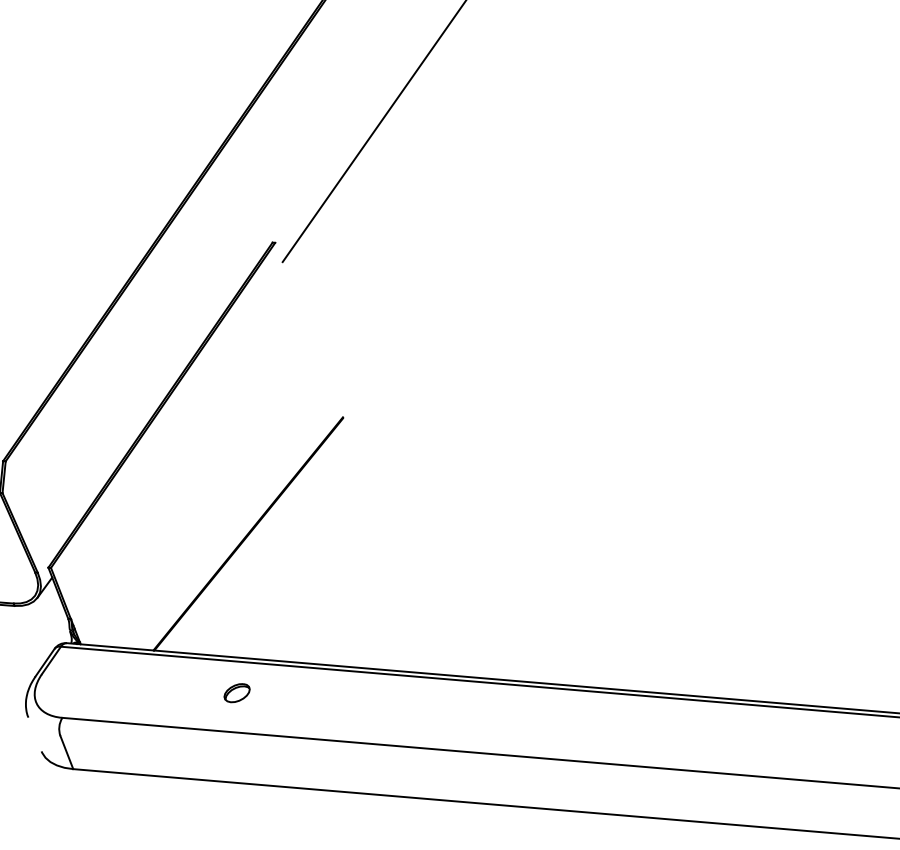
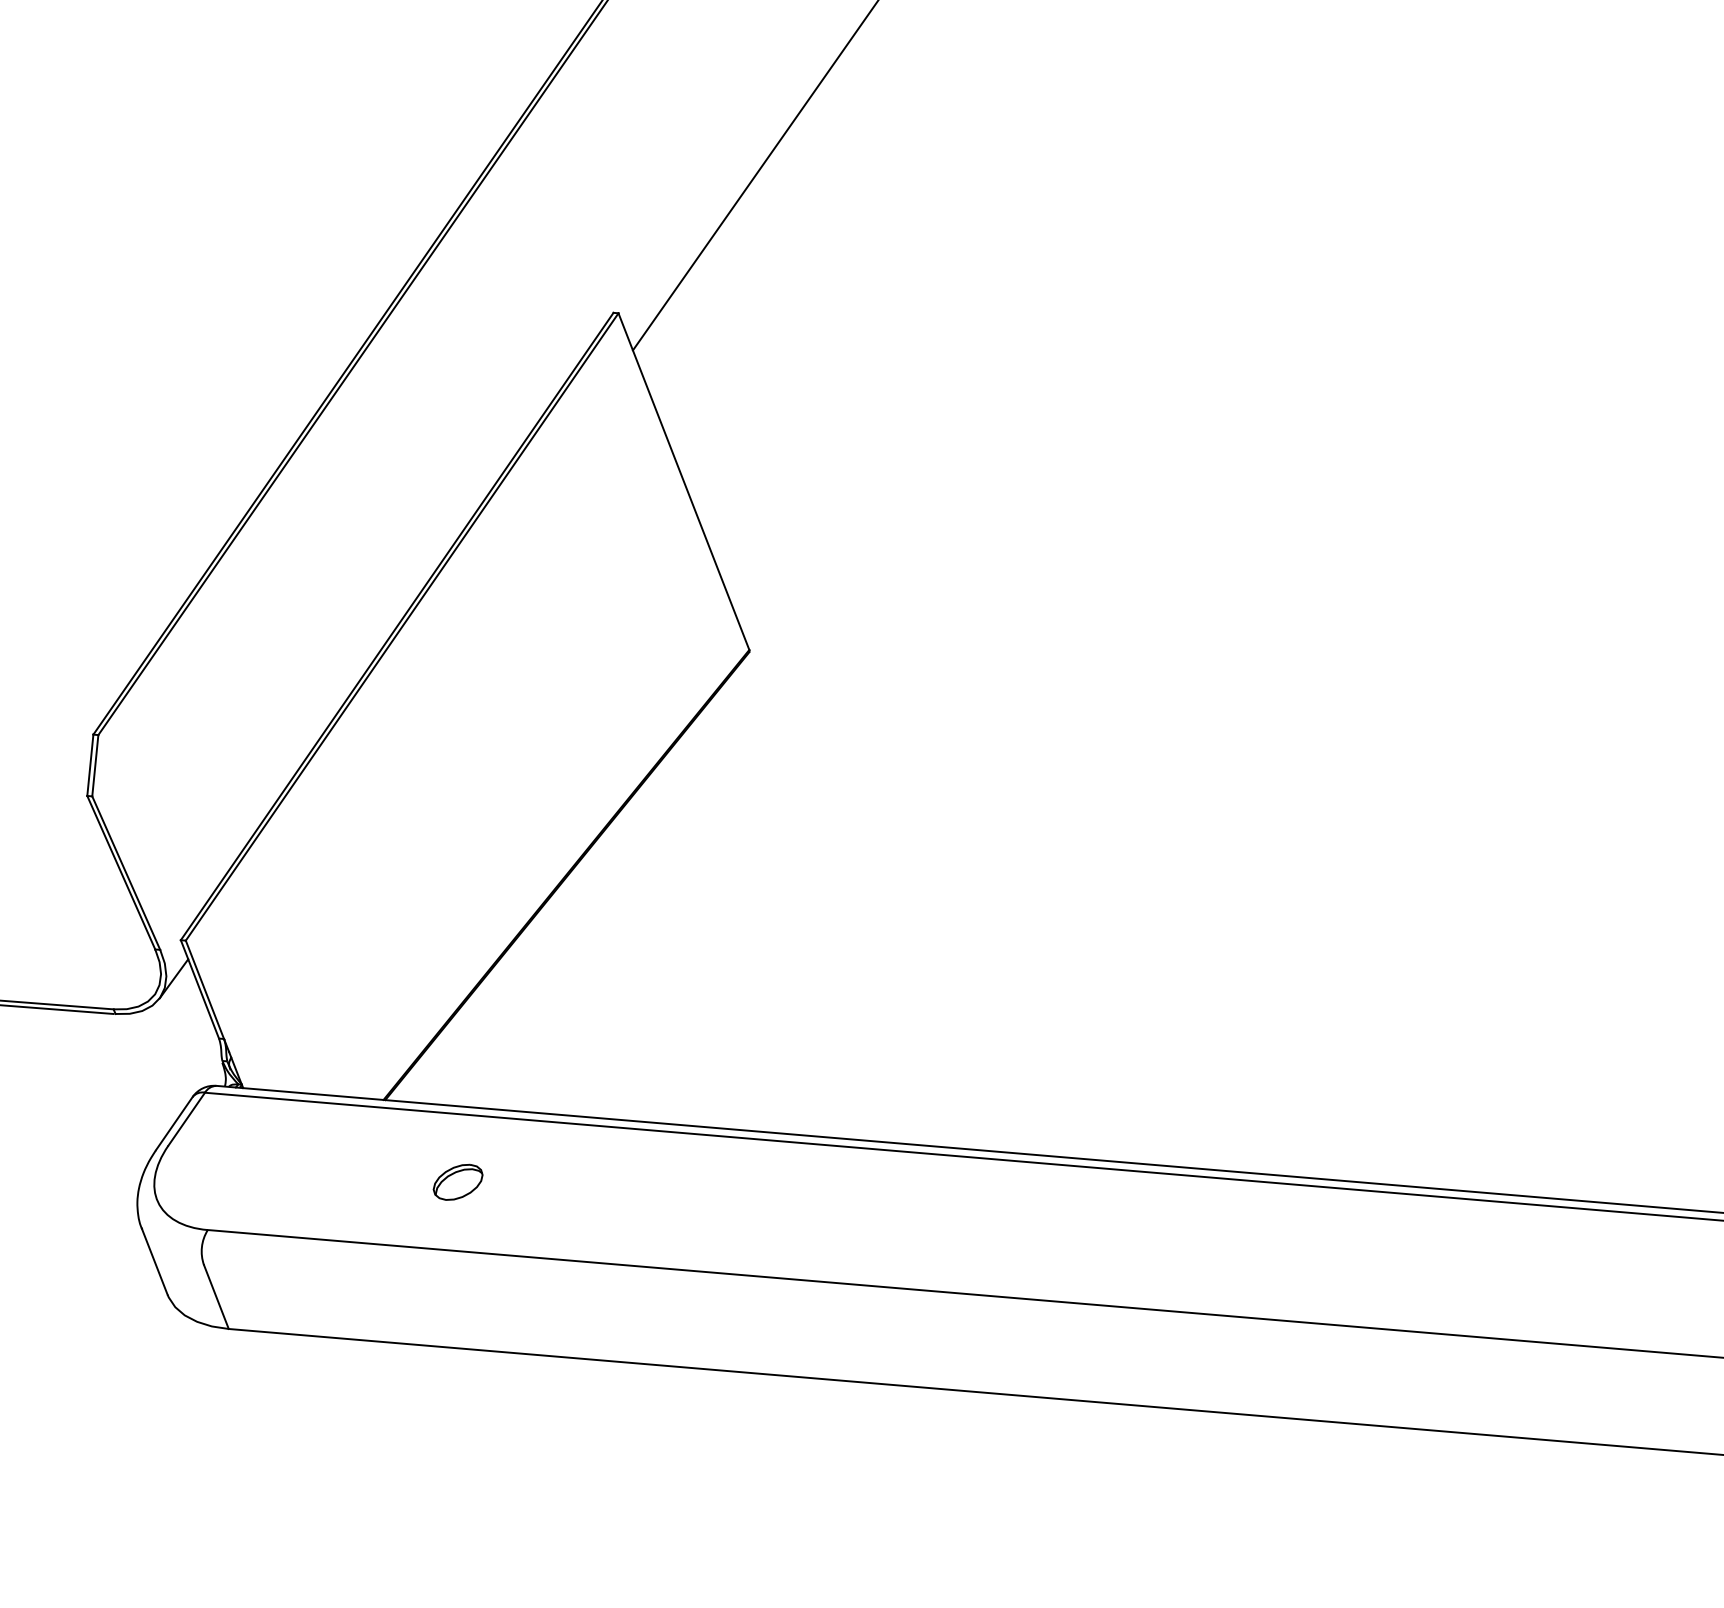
line: (309, 329) -> (684, 480), added
part: (236, 693) -> (456, 1183), moved
line: (34, 734) -> (153, 1262), added

